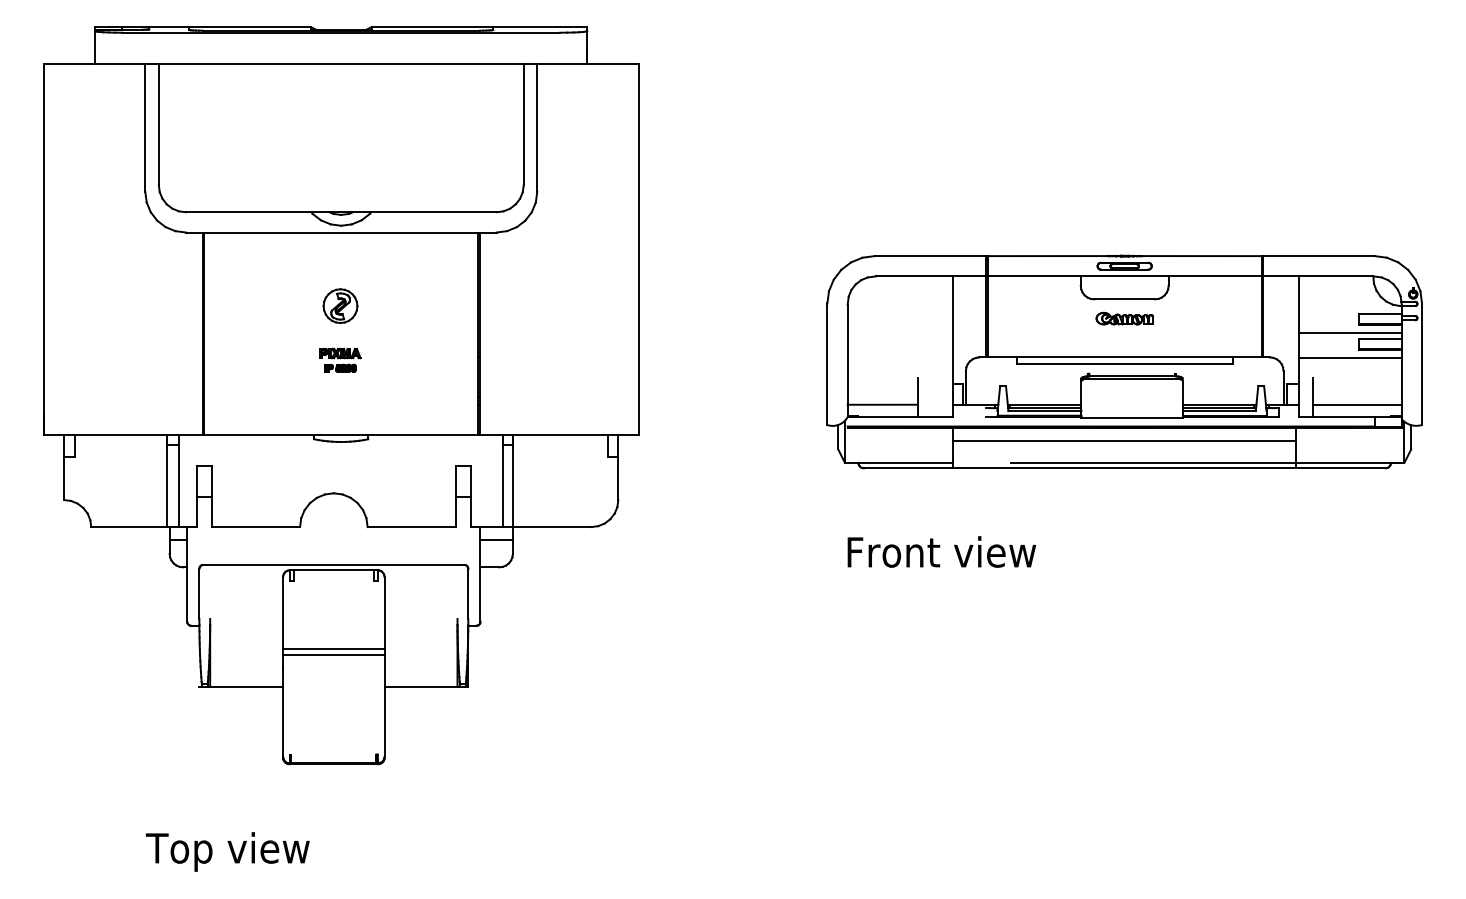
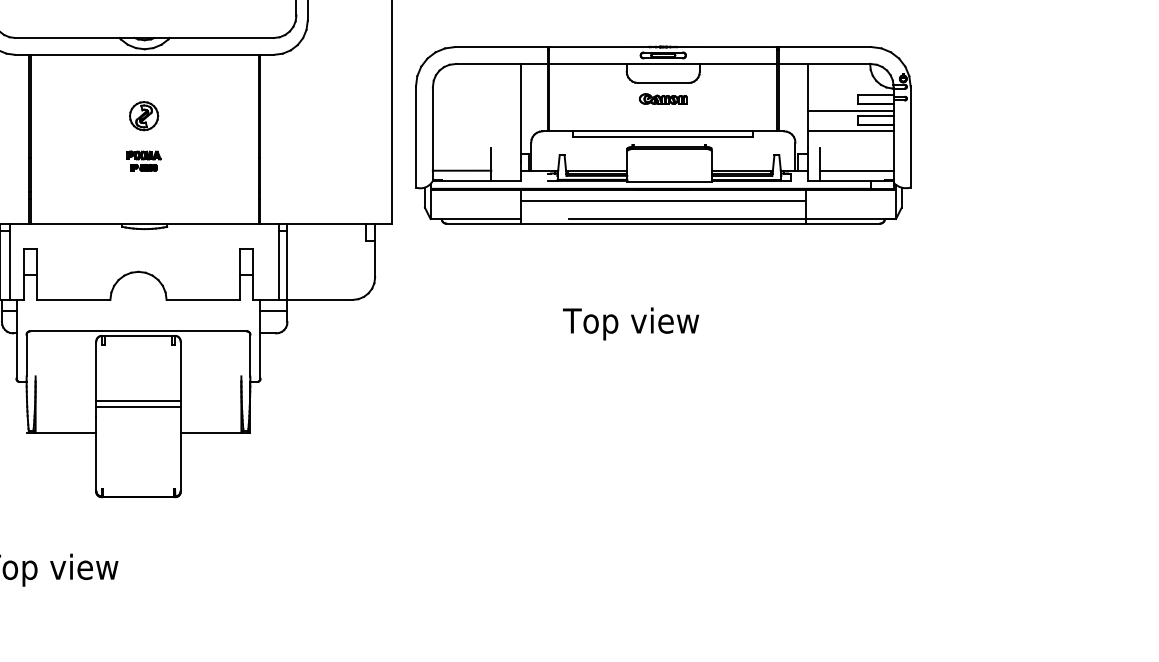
part: (1124, 361) -> (663, 134), moved
text: (940, 555) -> (643, 323), Front view -> Top view

